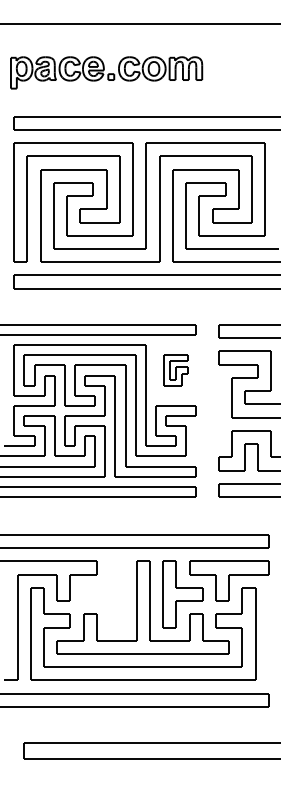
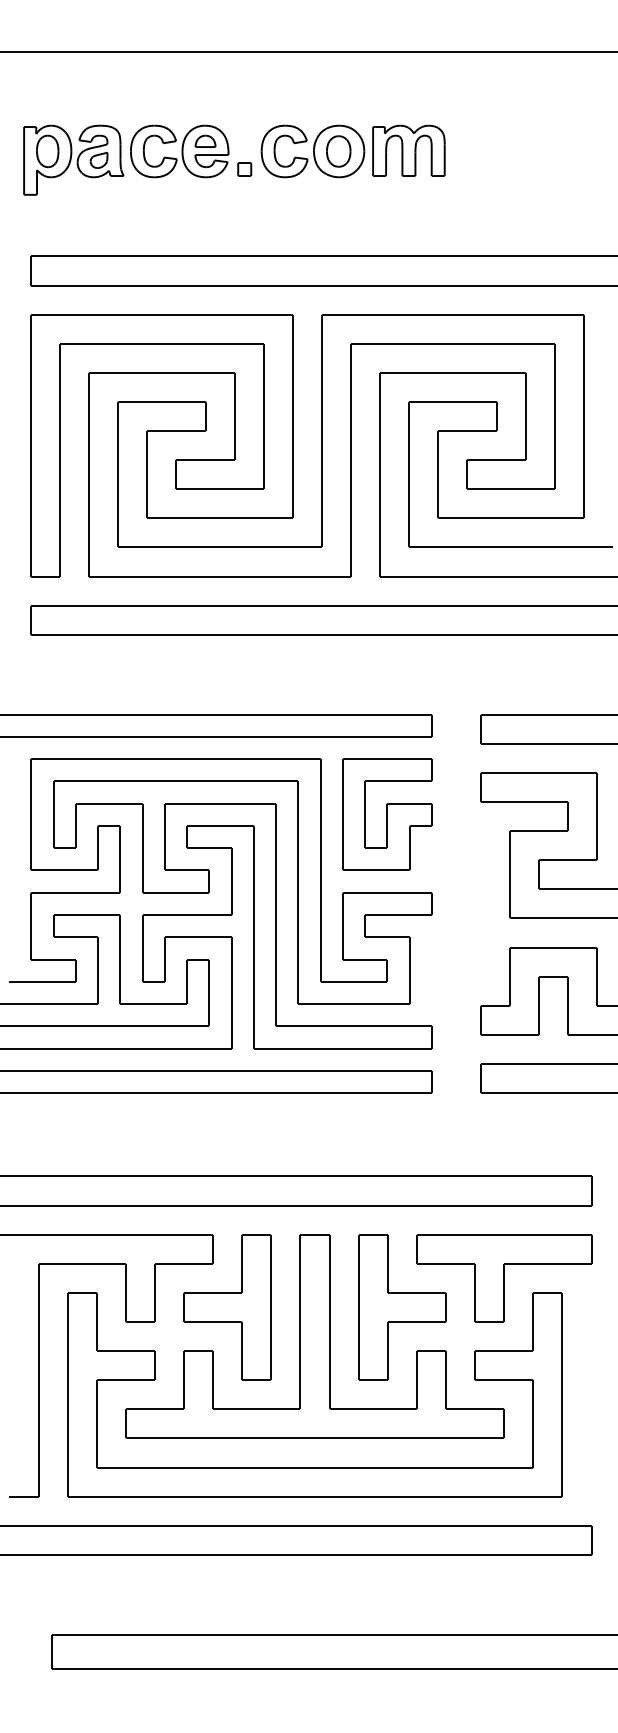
part: (175, 370) -> (385, 814), size x1.67
part: (103, 594) -> (227, 1307), added

